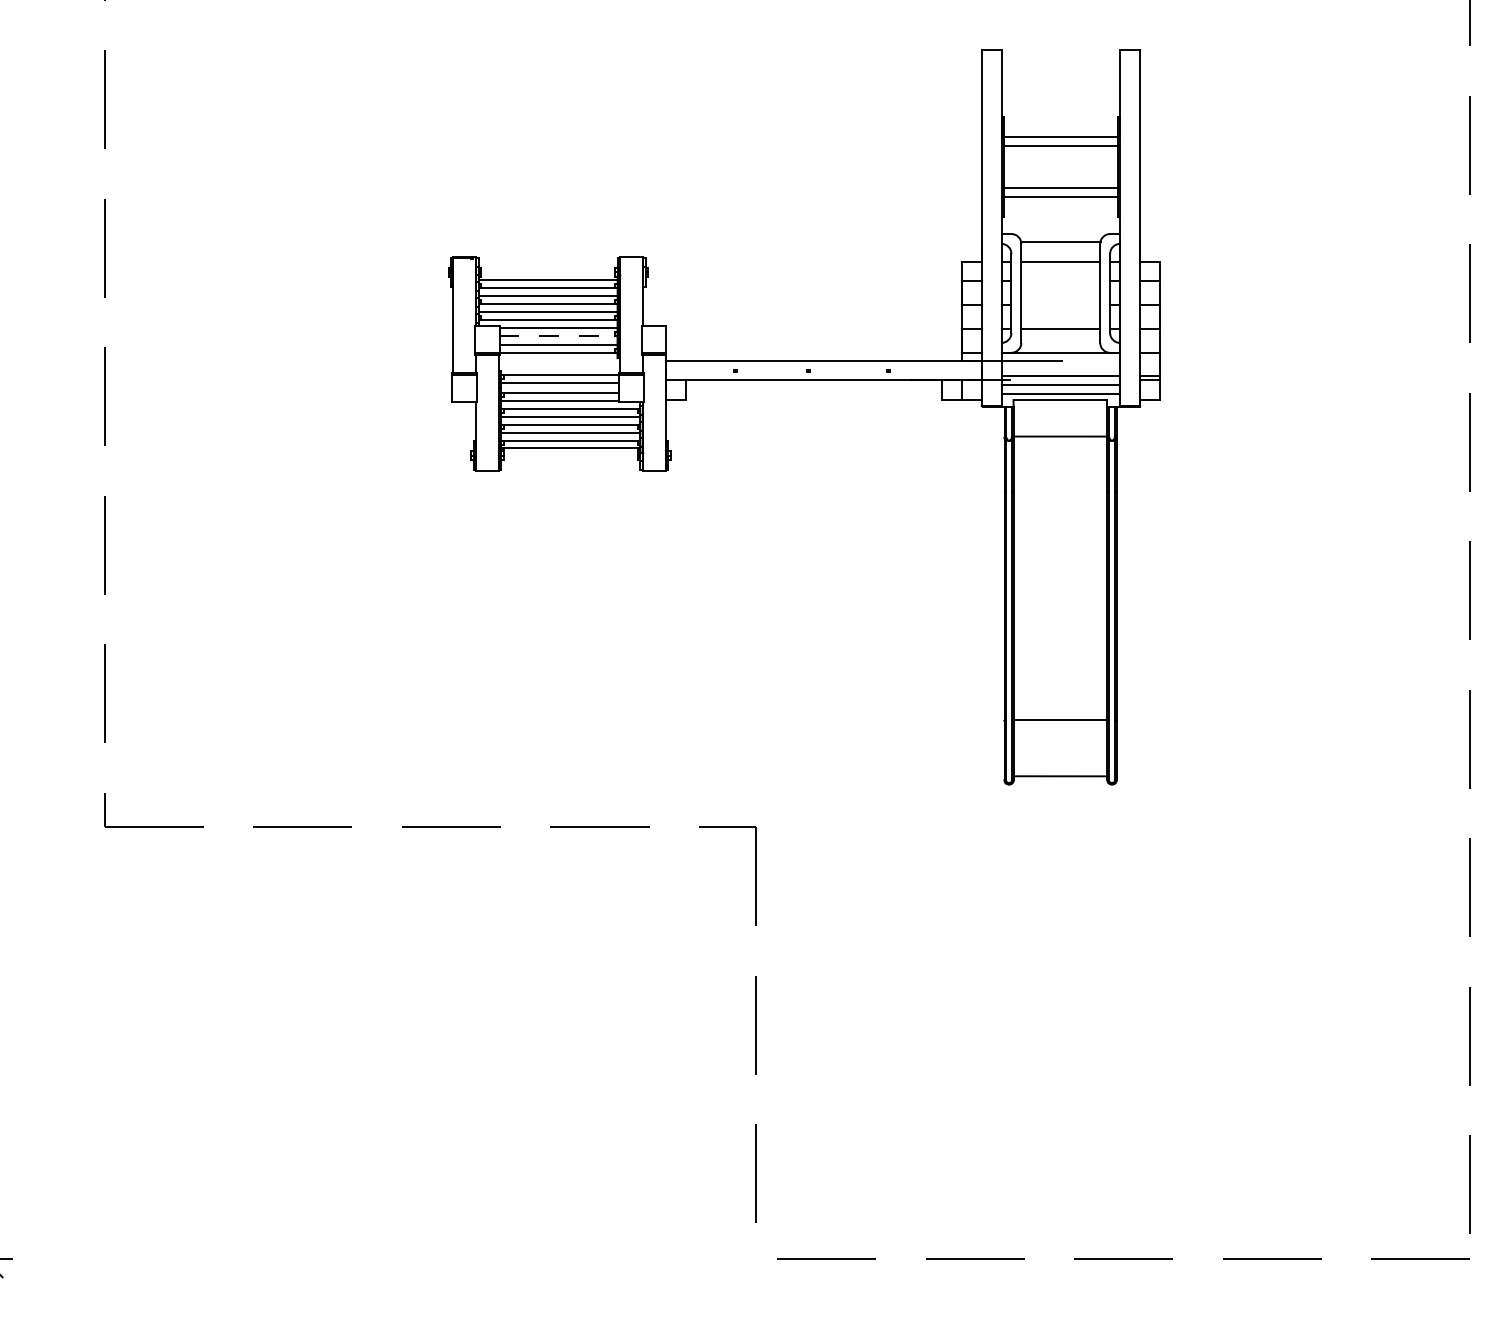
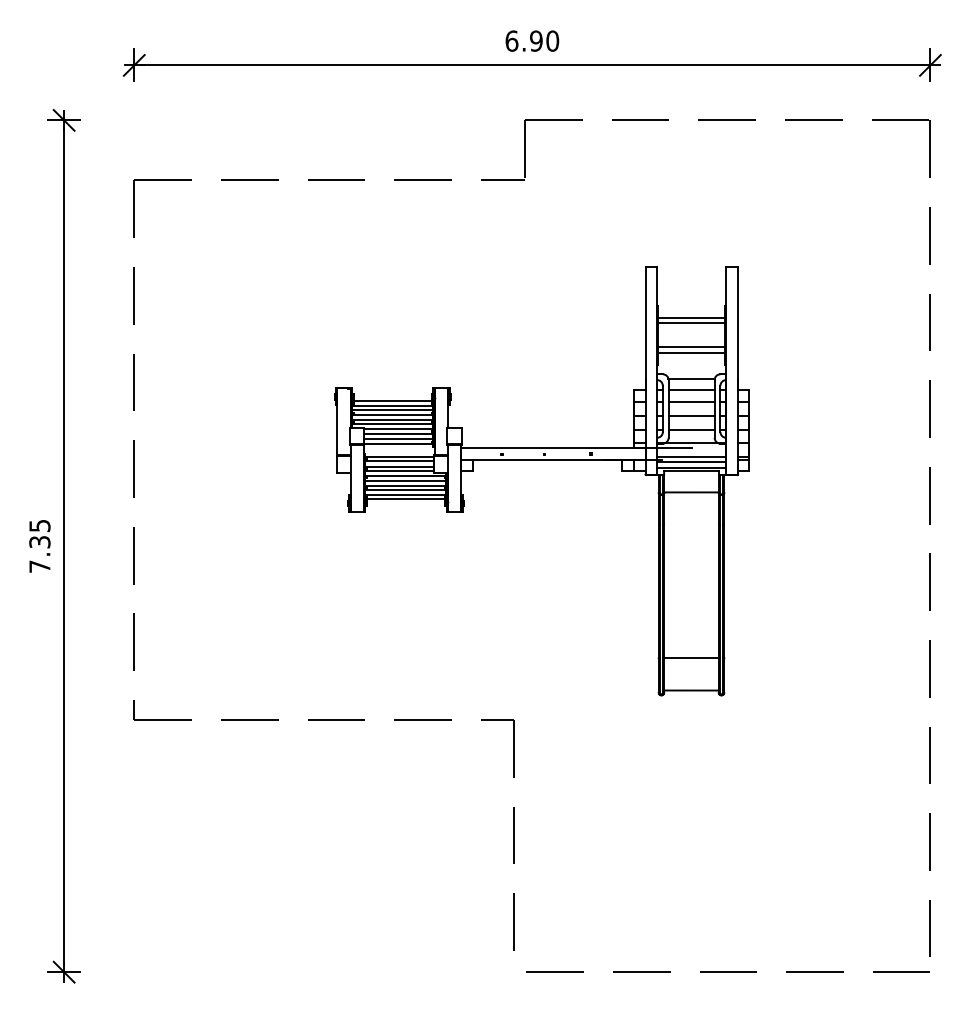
line: (1060, 280) -> (691, 401), added
line: (1060, 304) -> (691, 415), added
line: (559, 335) -> (399, 433), dashed -> solid

